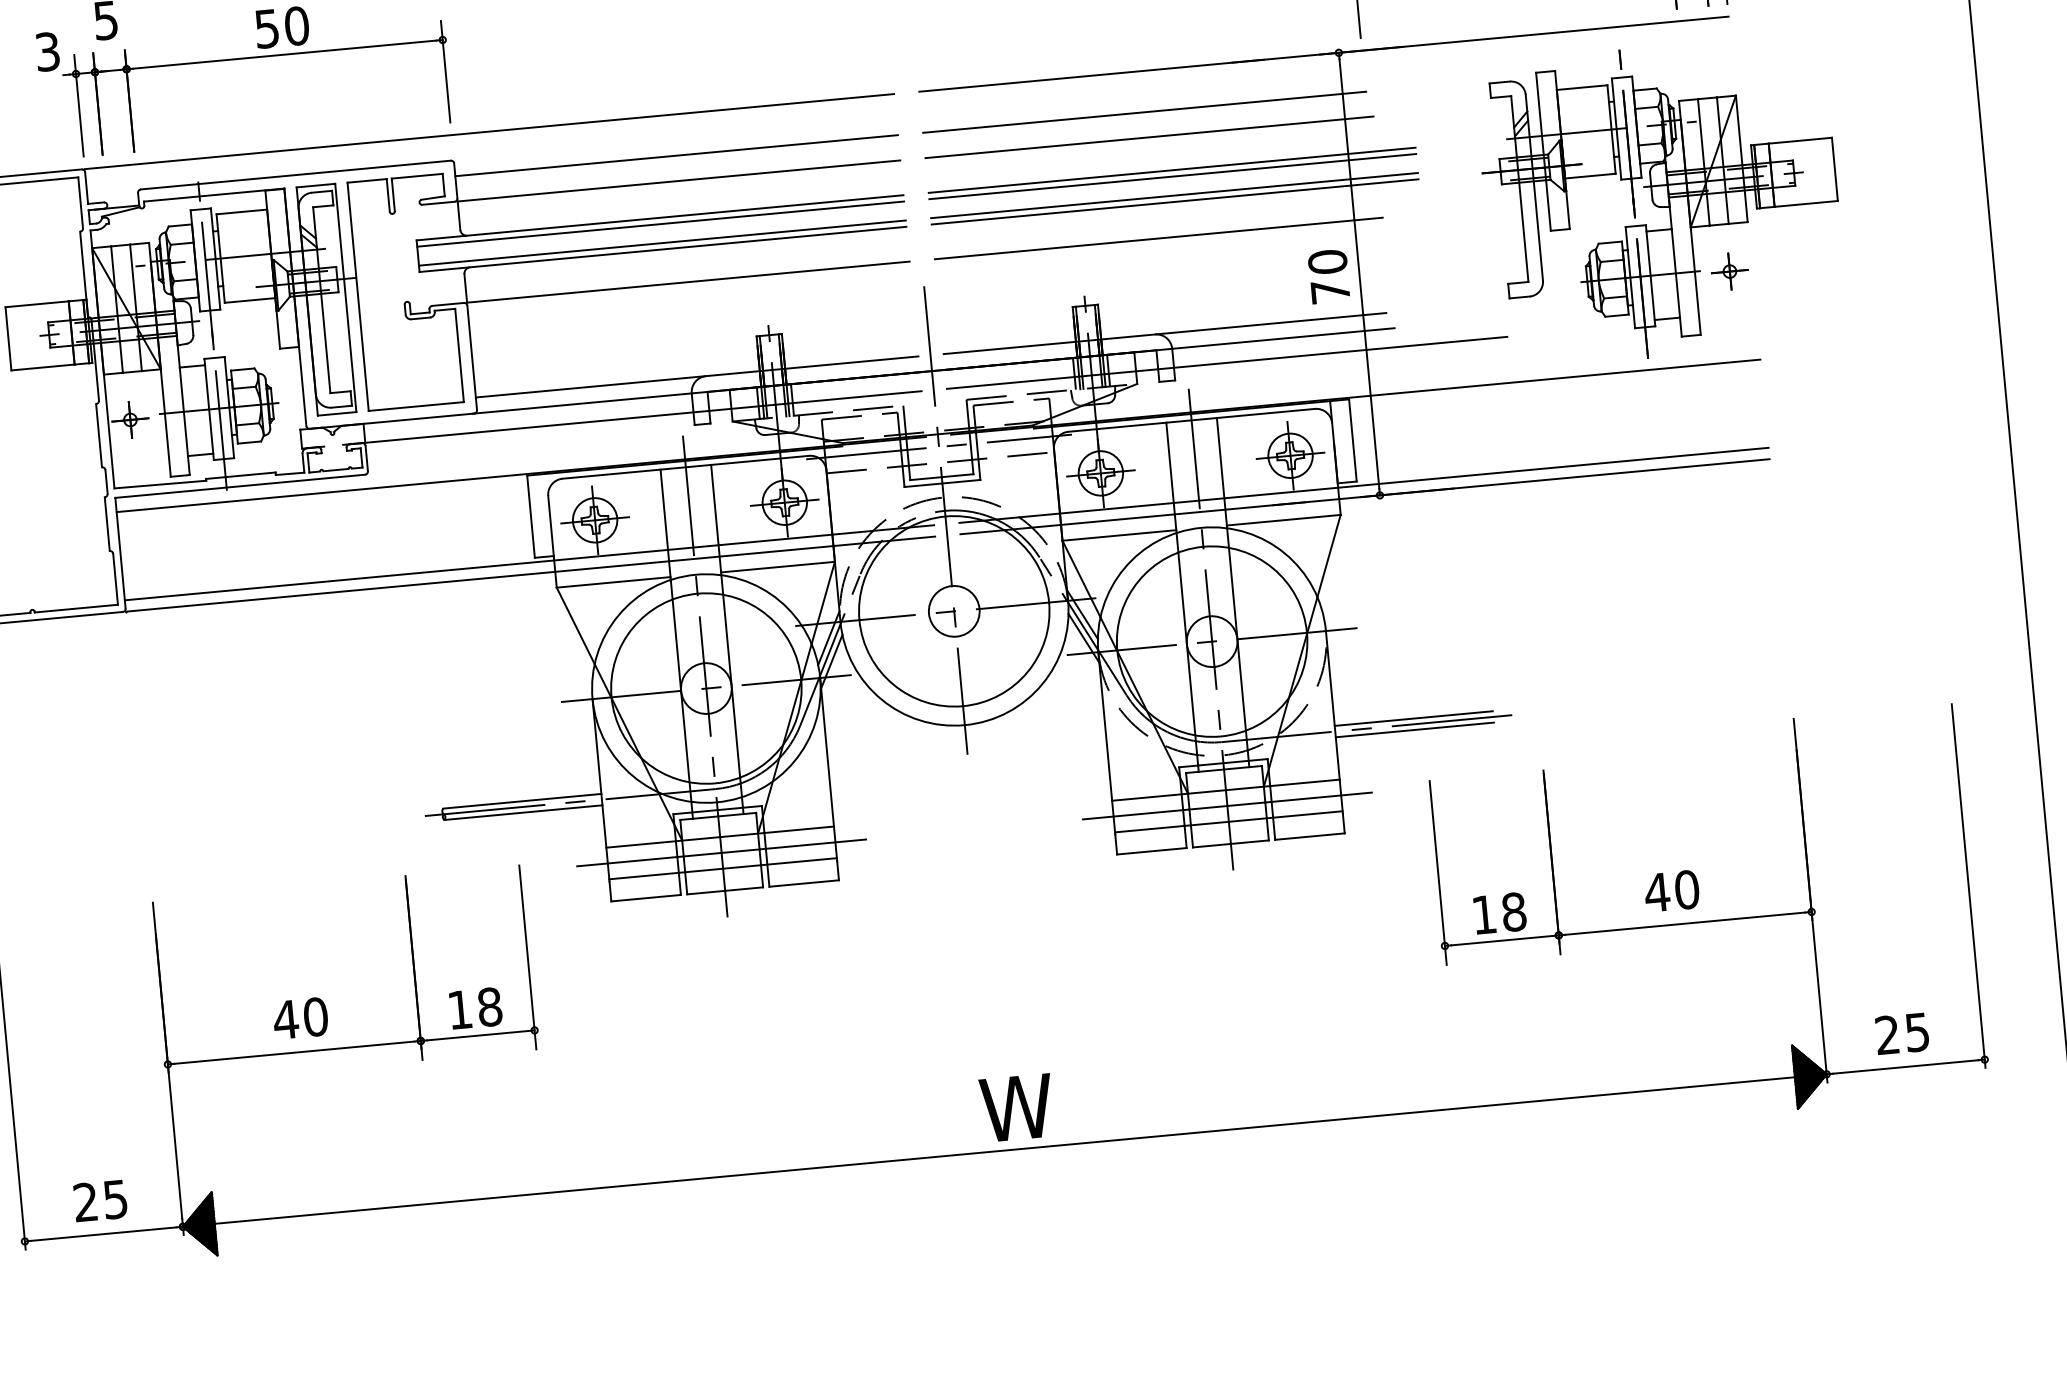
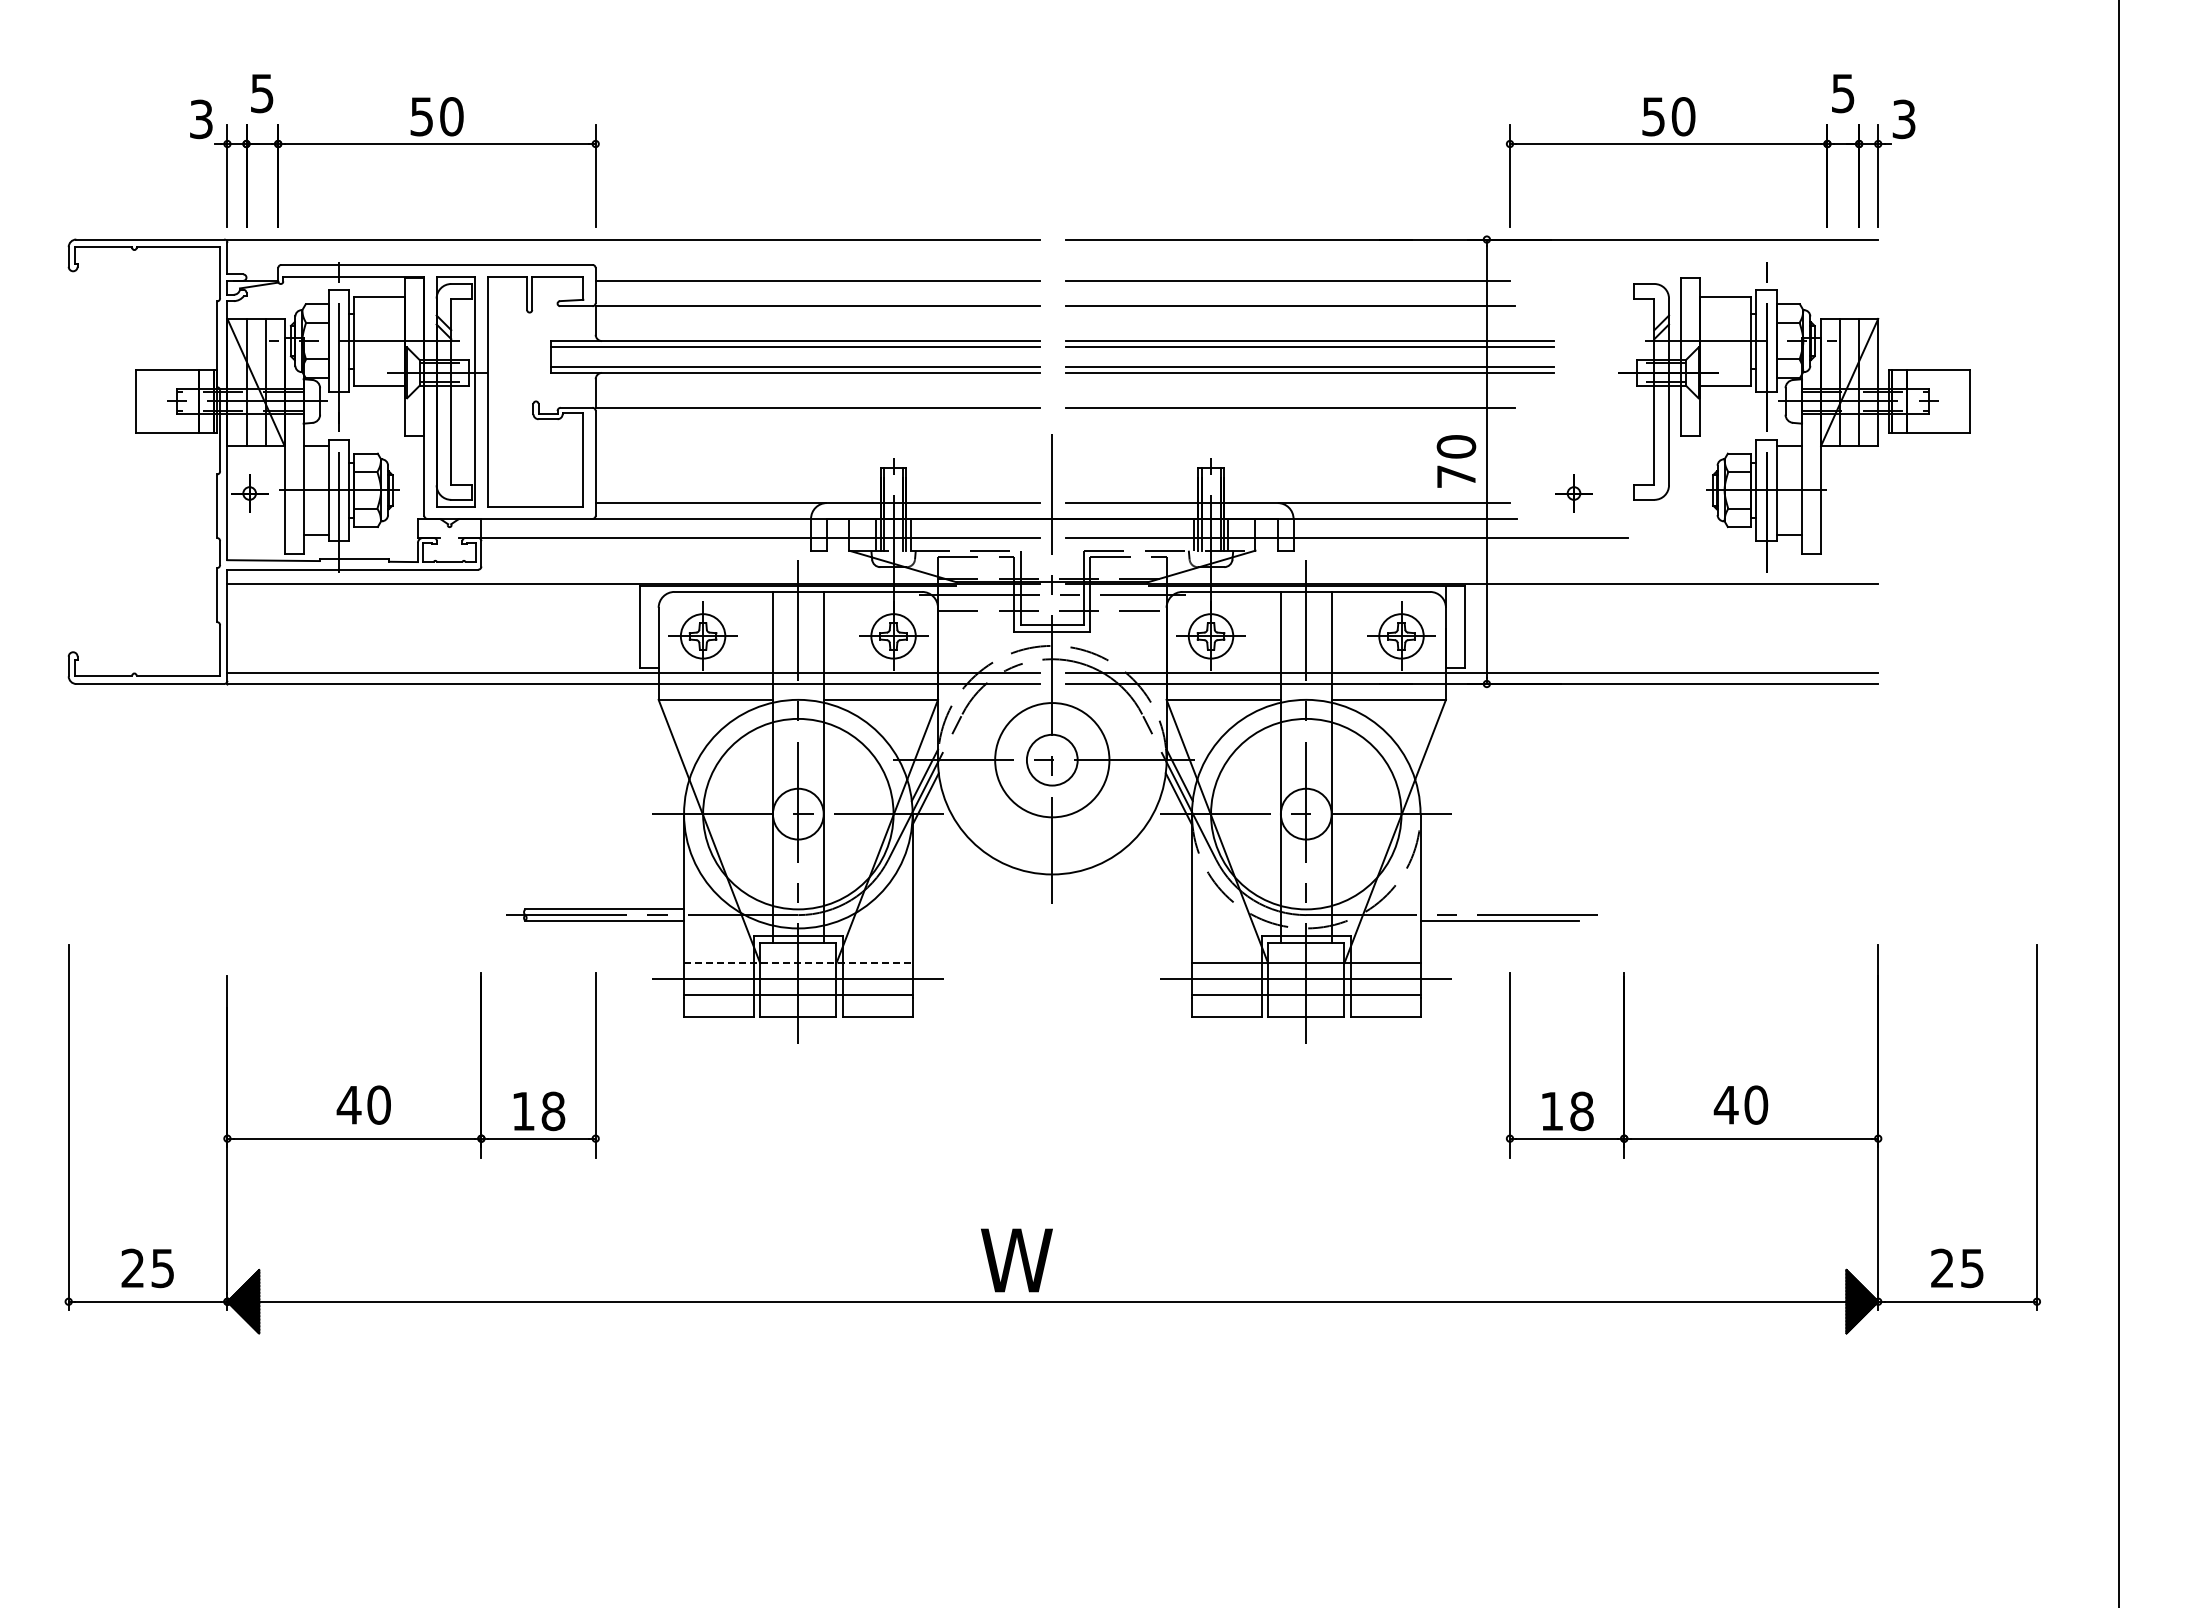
part: (1729, 271) -> (1573, 493), moved
circle: (954, 610) -> (1052, 759), size x0.6
line: (1413, 718) -> (1499, 909), removed
line: (720, 837) -> (798, 963), solid -> dashed
text: (1016, 1108) -> (1016, 1260), moved

